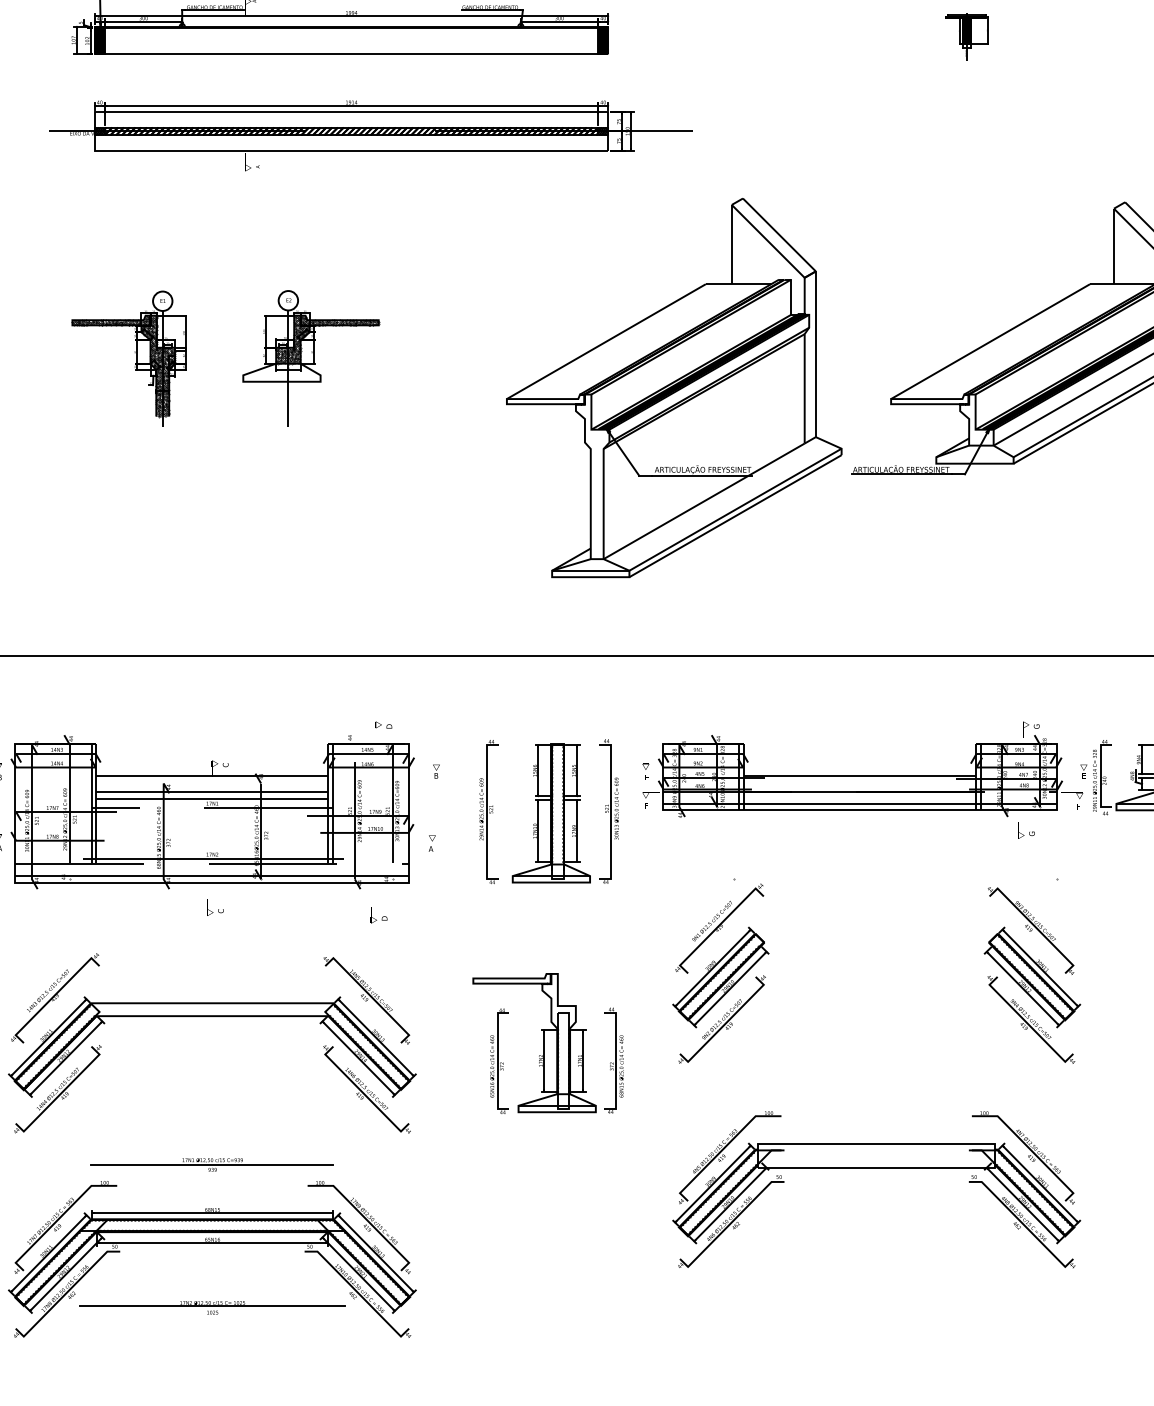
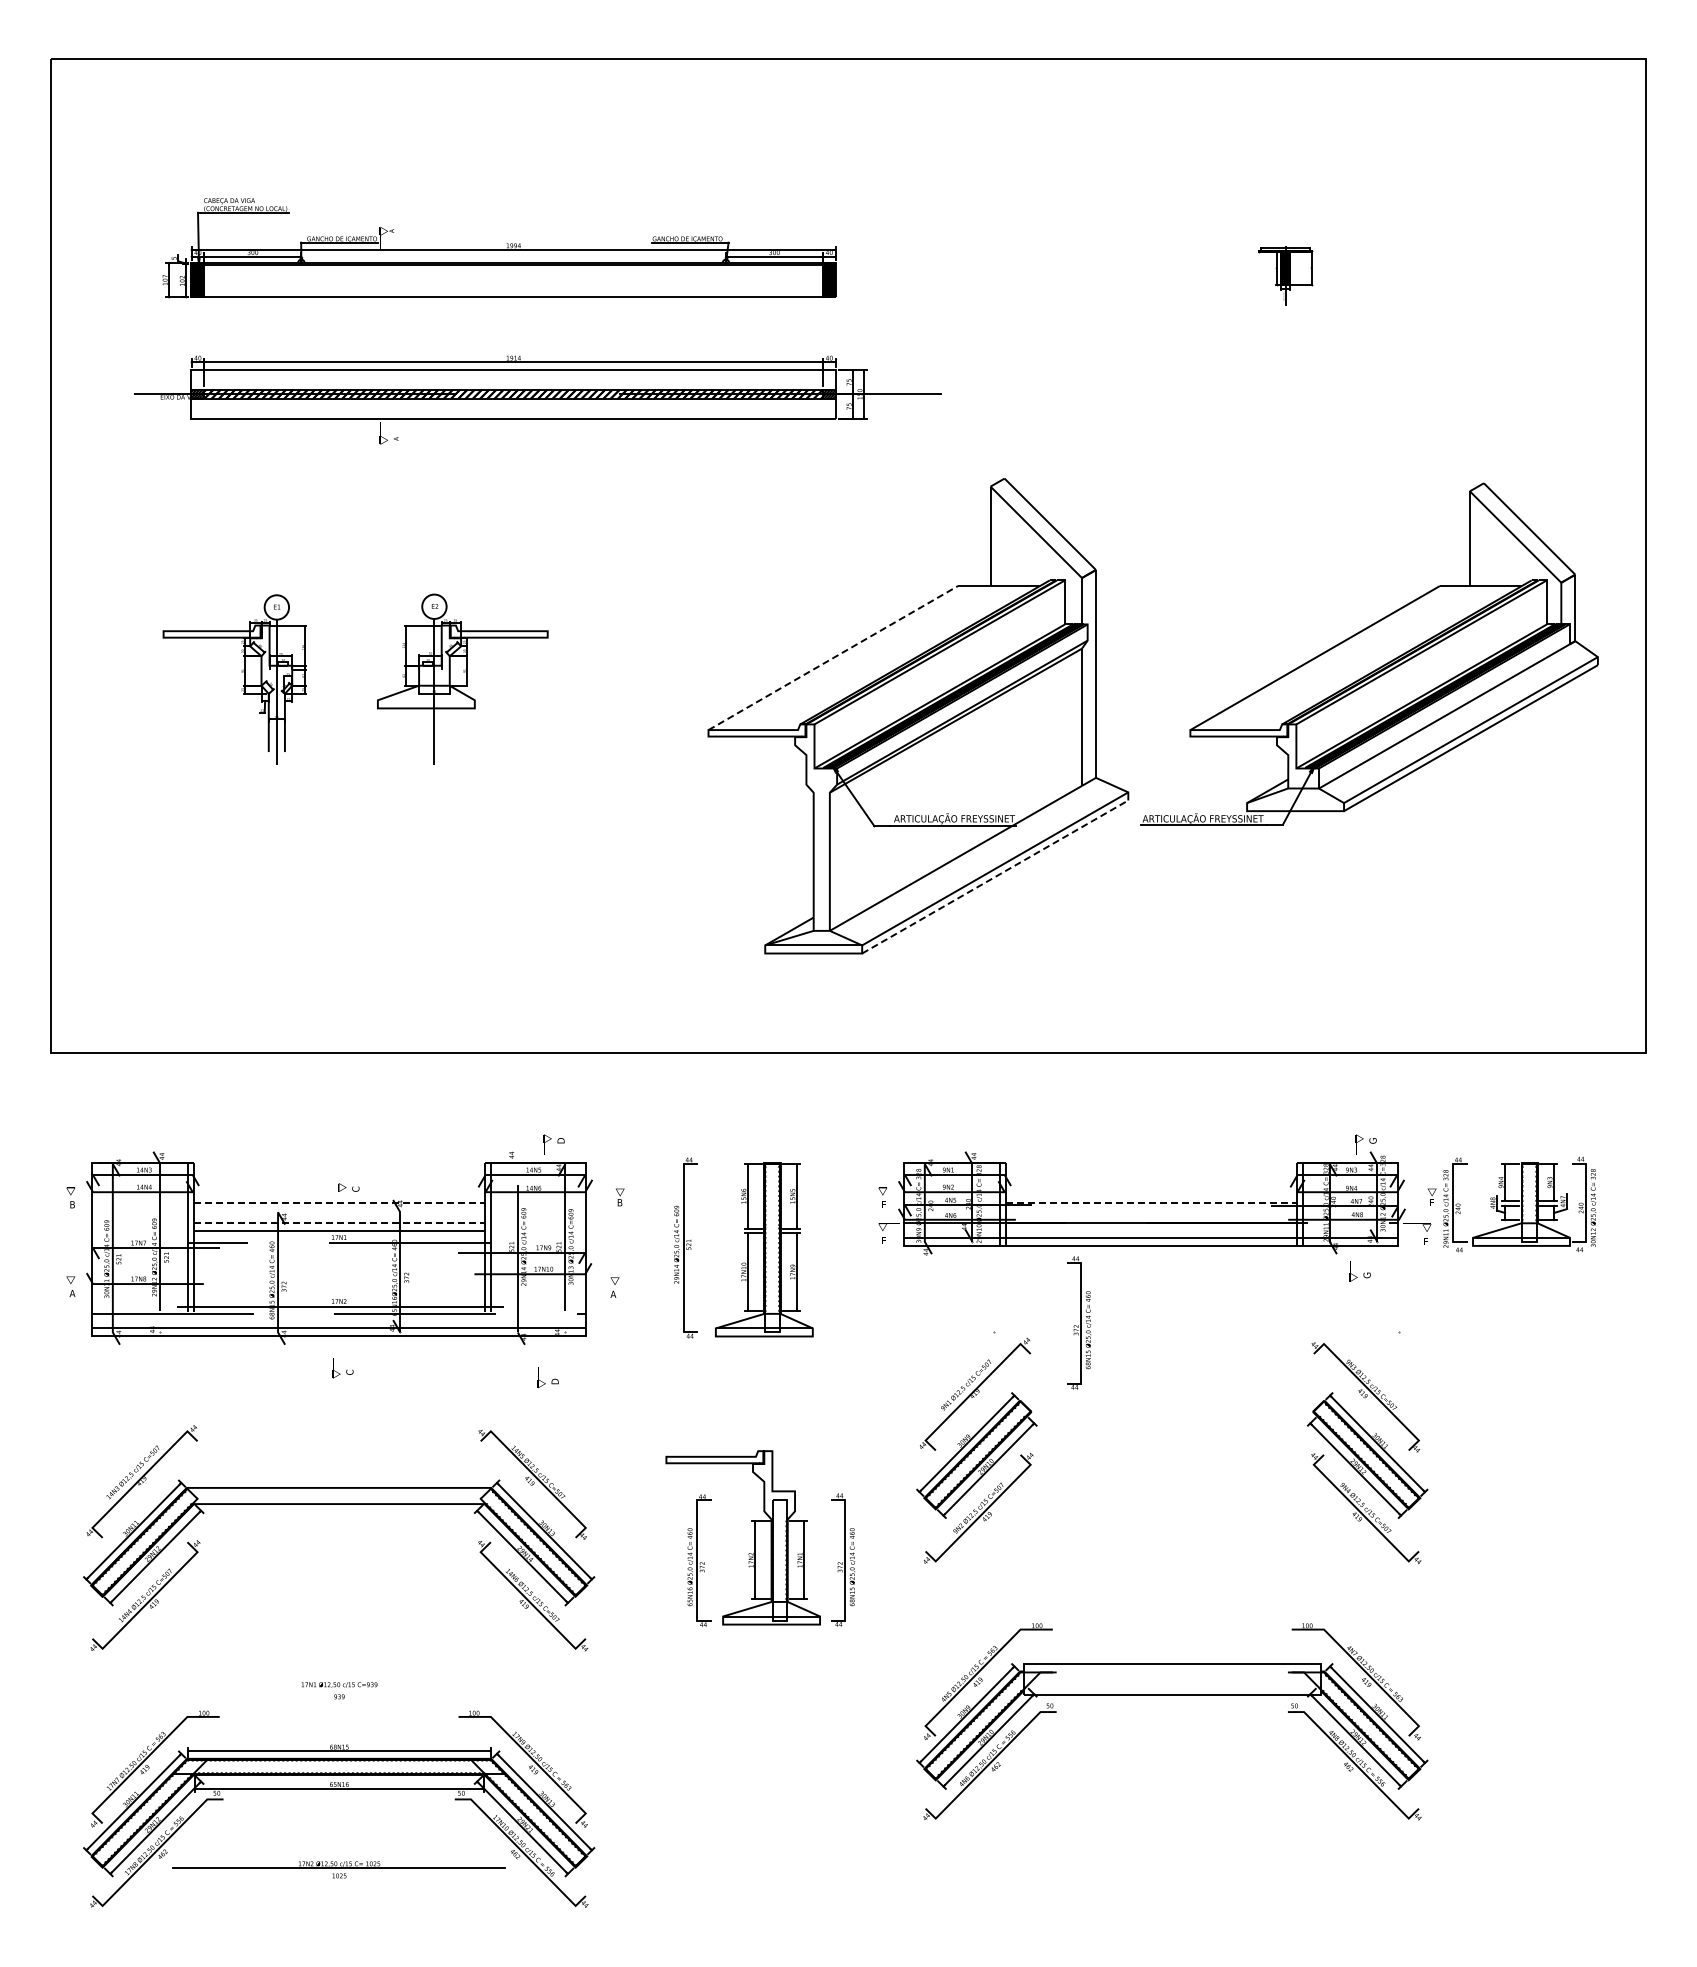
hatch: (327, 339) -> (483, 655), removed
line: (606, 341) -> (833, 657), solid -> dashed
hatch: (123, 365) -> (227, 688), removed
line: (735, 515) -> (995, 876), solid -> dashed
line: (212, 776) -> (339, 1203), solid -> dashed
line: (860, 776) -> (1151, 1203), solid -> dashed
line: (212, 792) -> (339, 1223), solid -> dashed
part: (609, 811) -> (837, 1247), removed
part: (802, 871) -> (1079, 1322), added
line: (211, 1164) -> (338, 1690), removed

